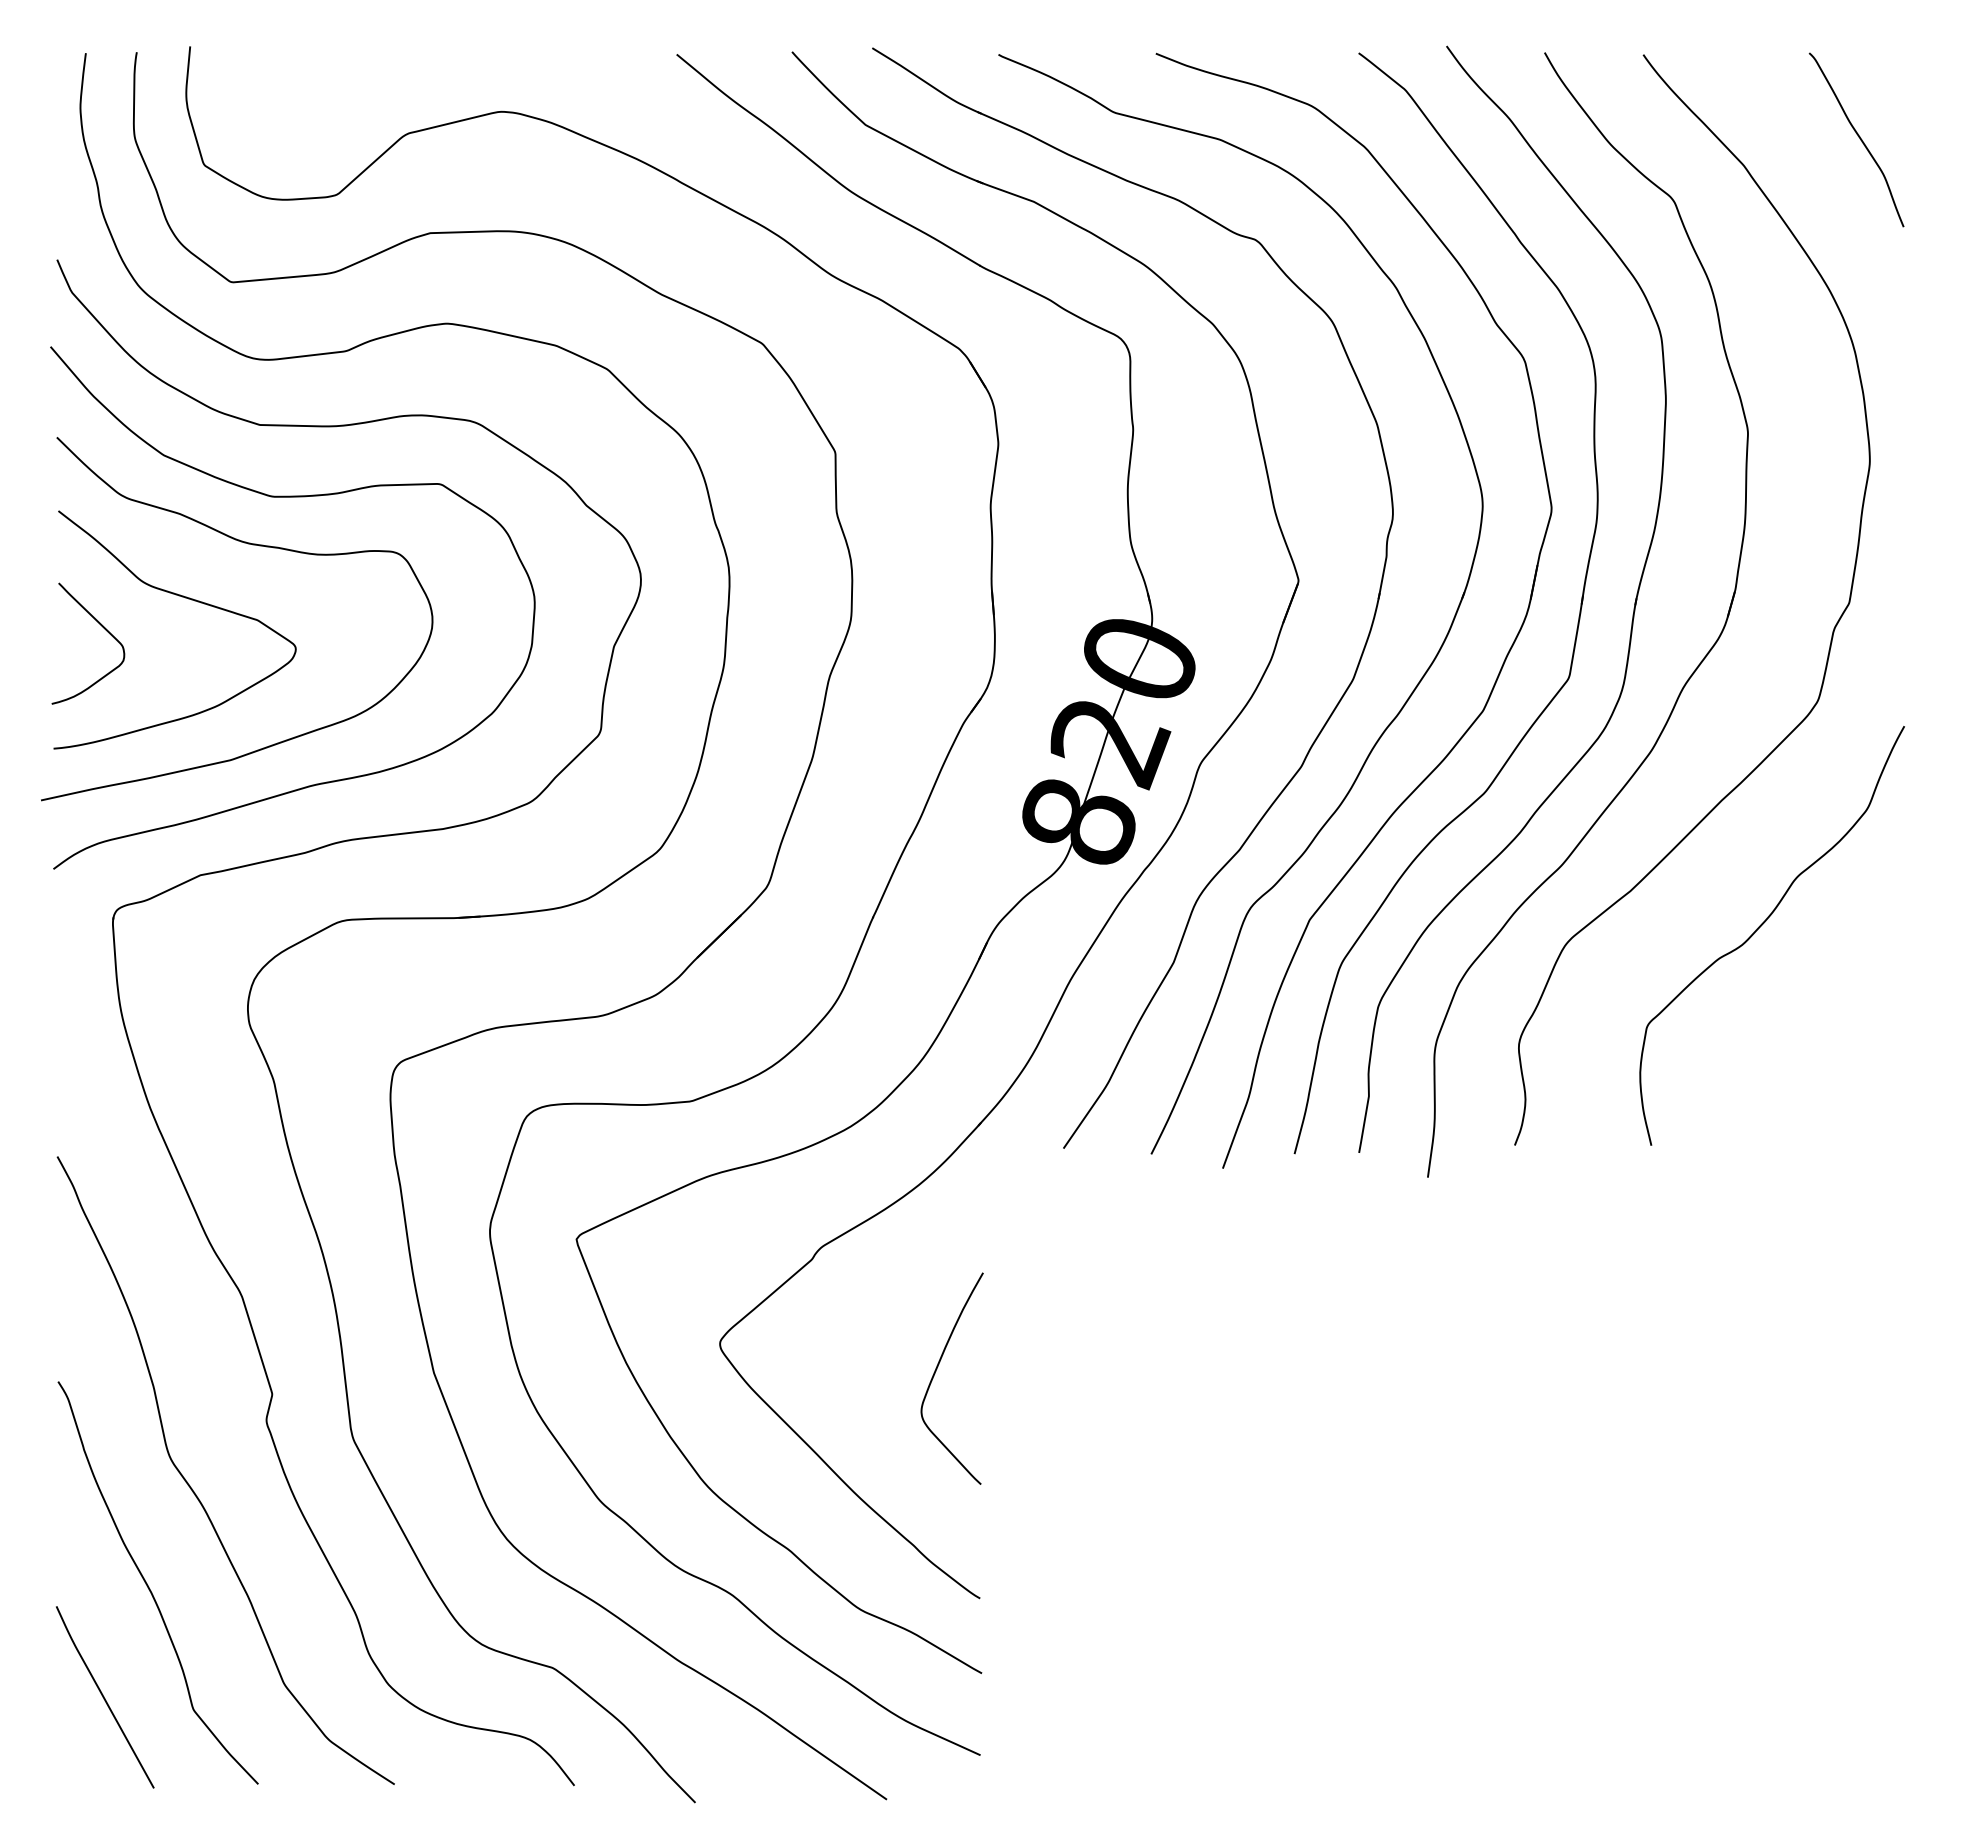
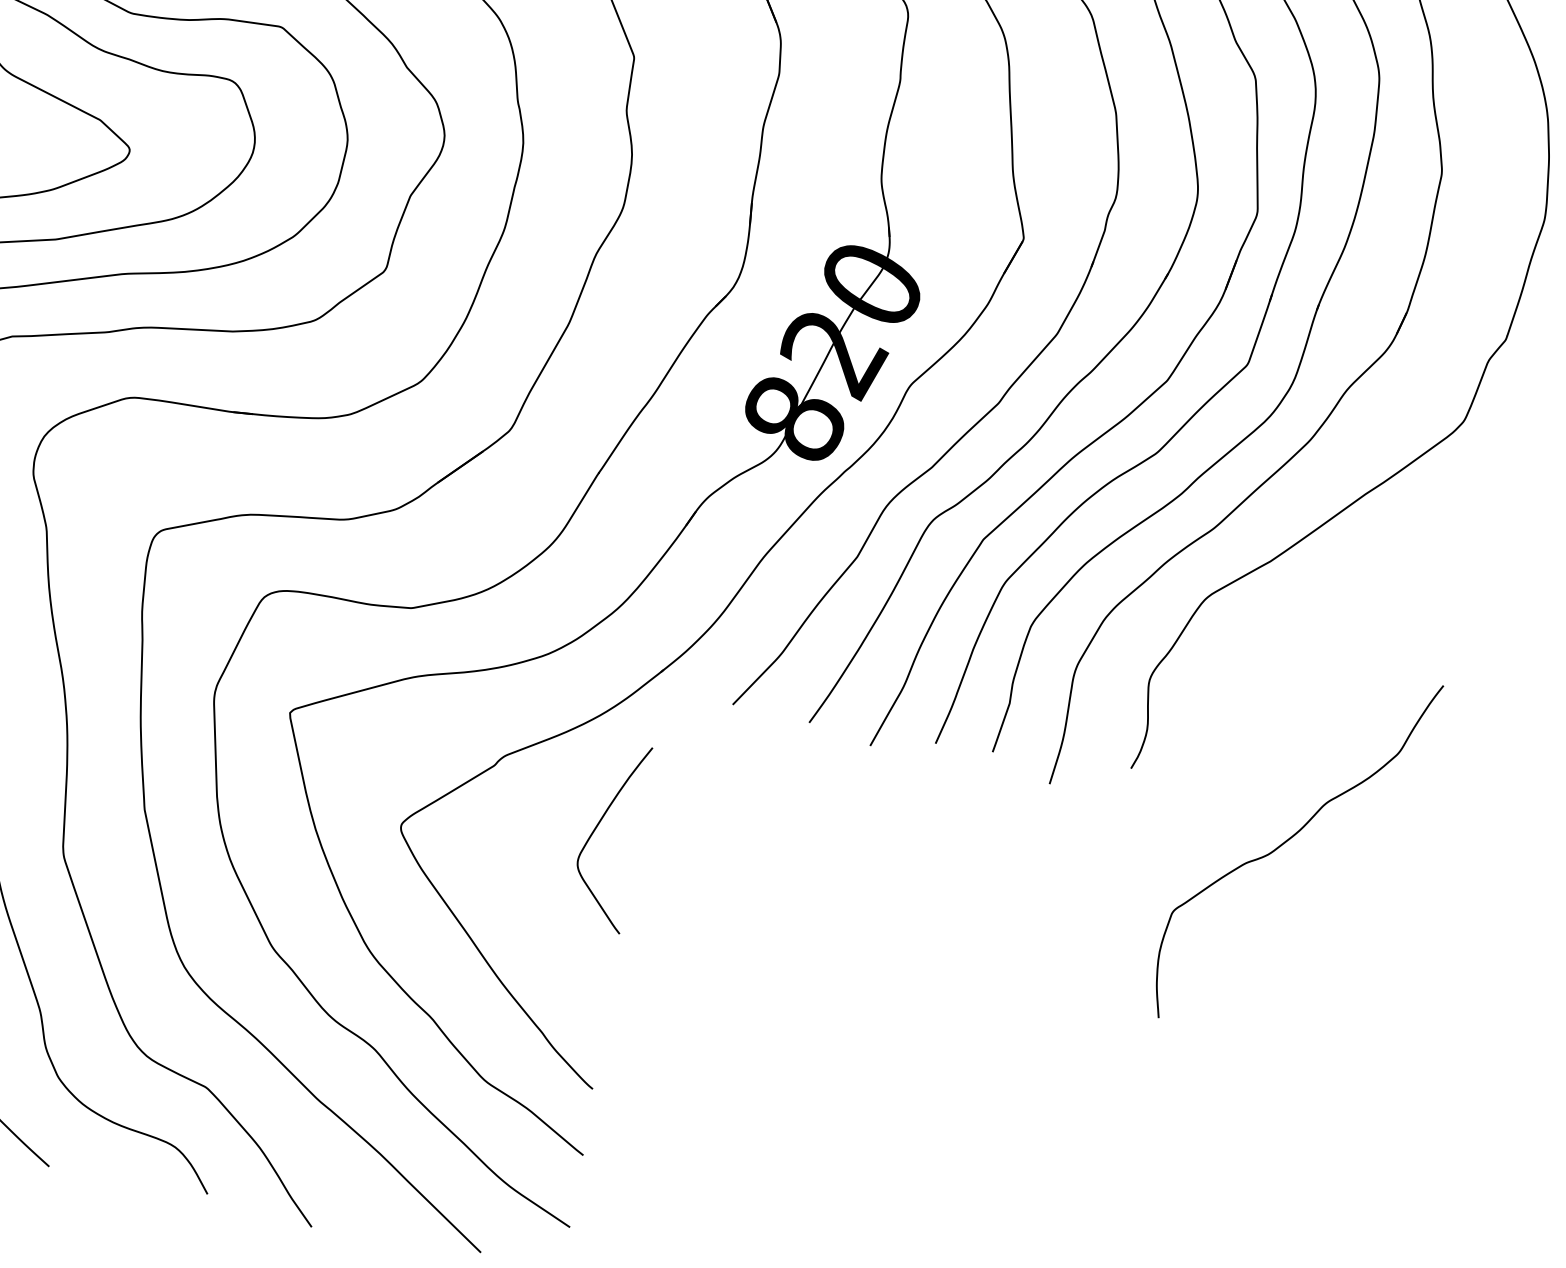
curve: (1762, 925) -> (1289, 840), moved
curve: (936, 1371) -> (597, 827), moved

